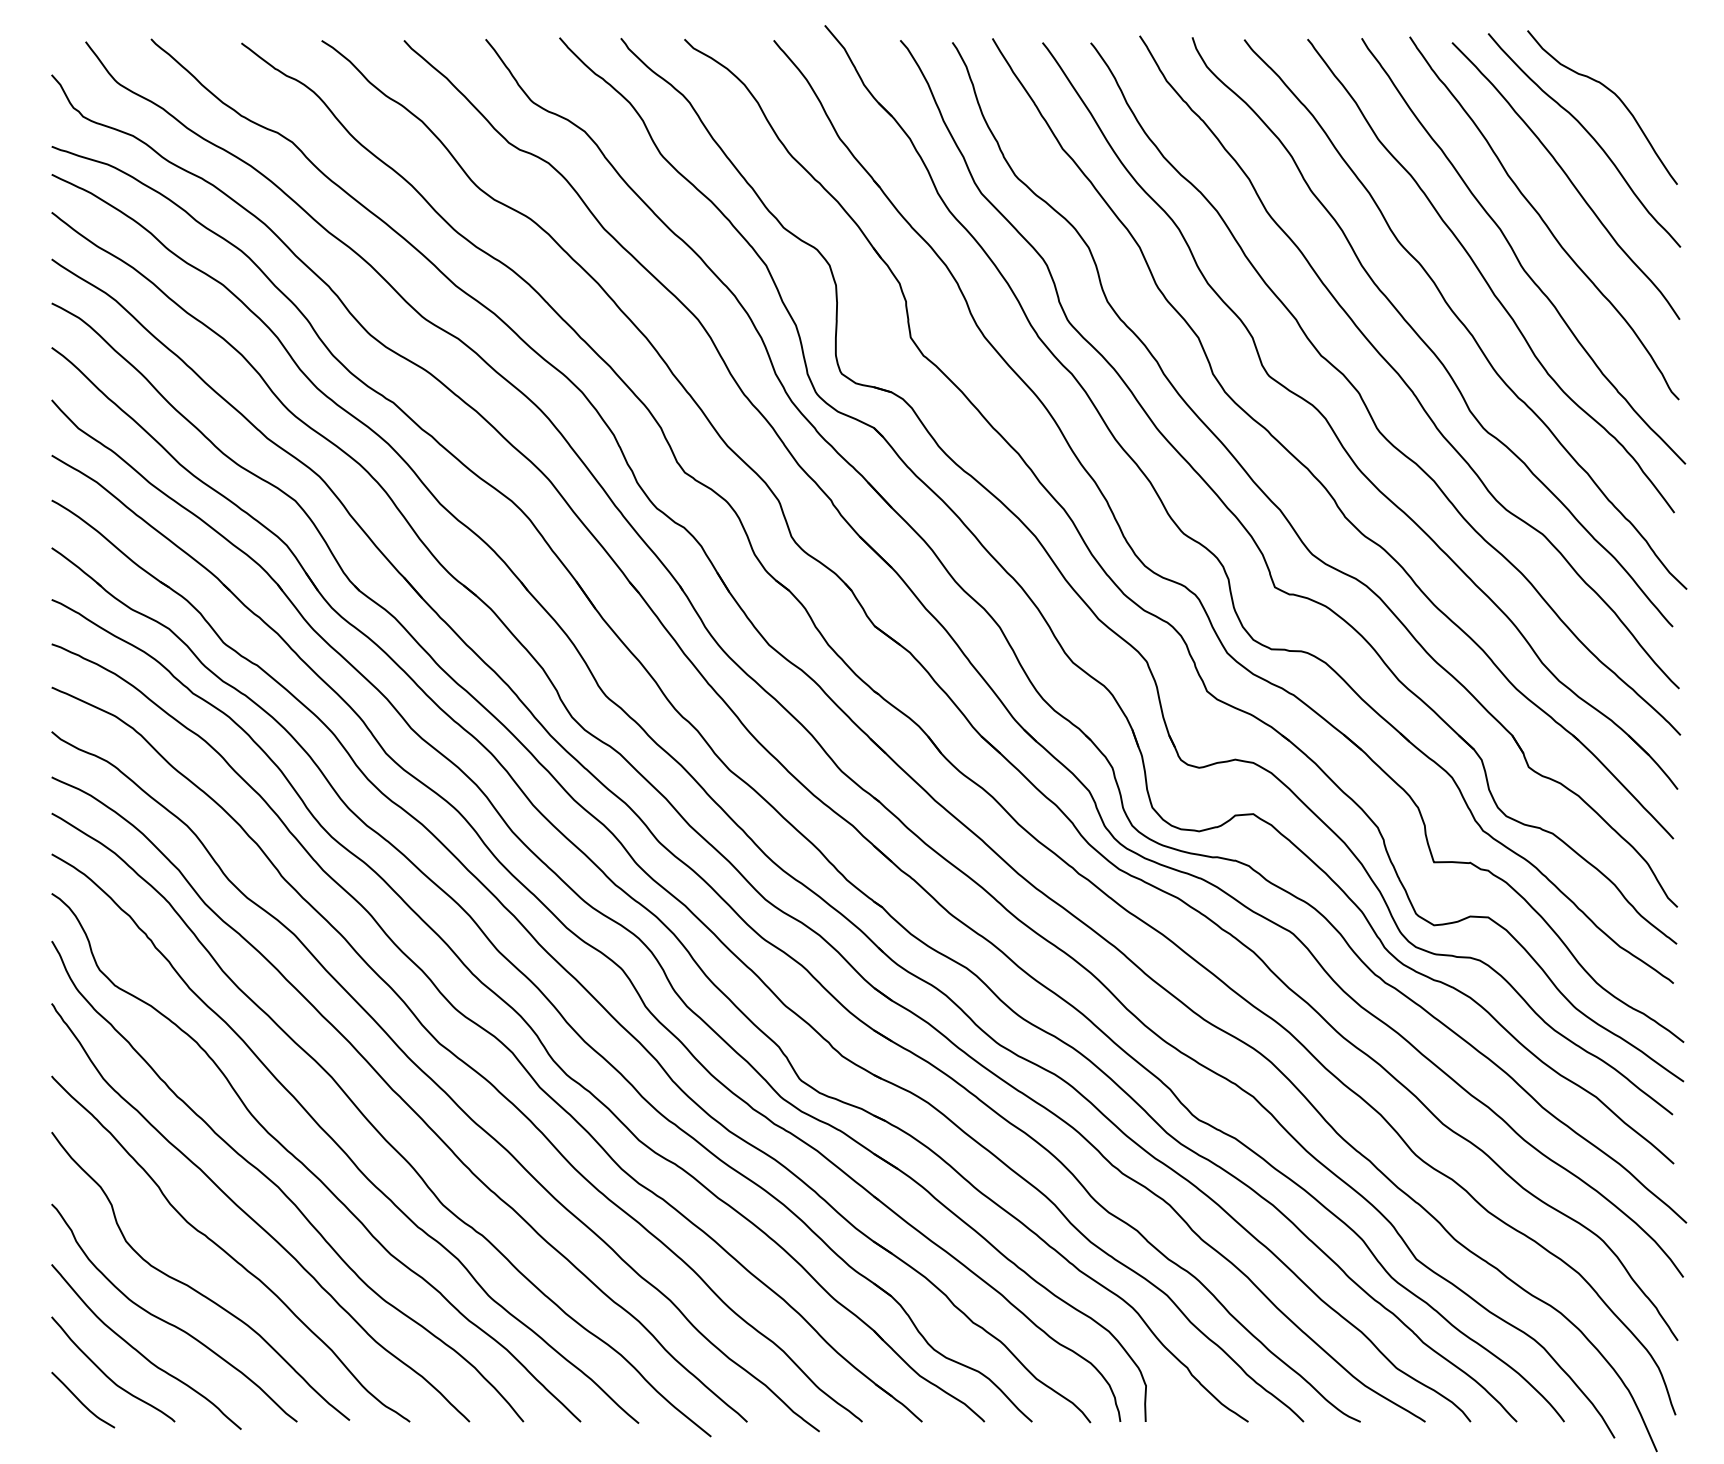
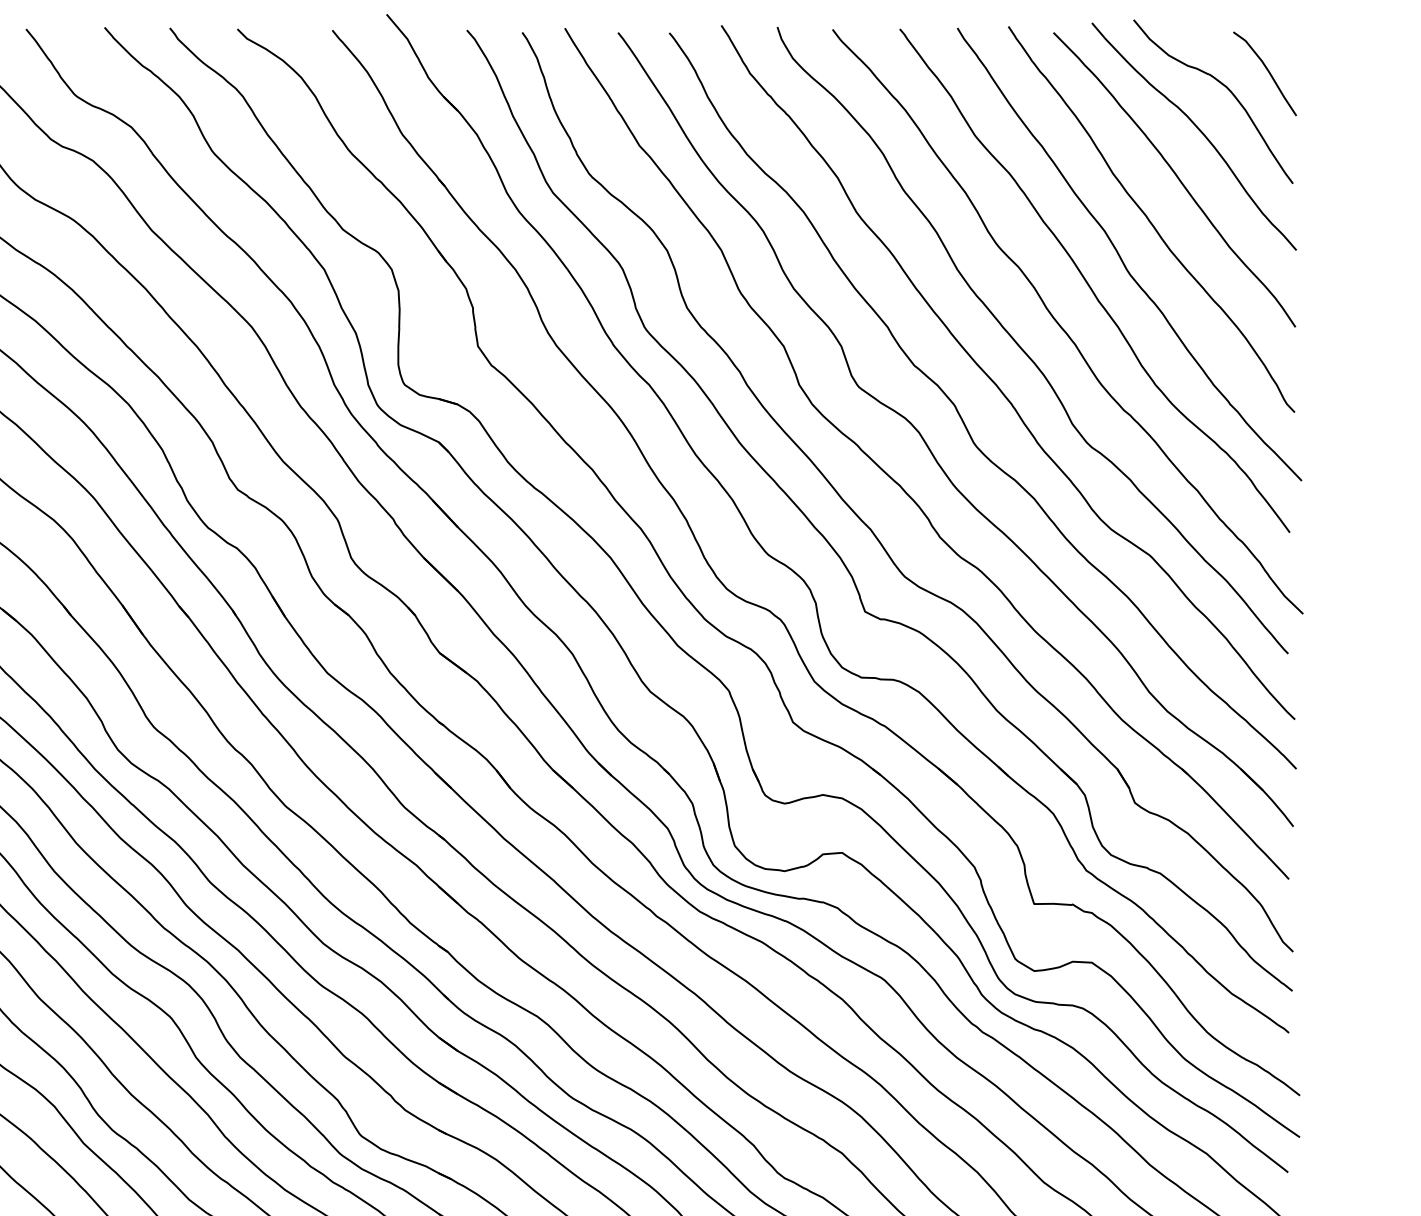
curve: (1653, 79) -> (1267, 71), added

